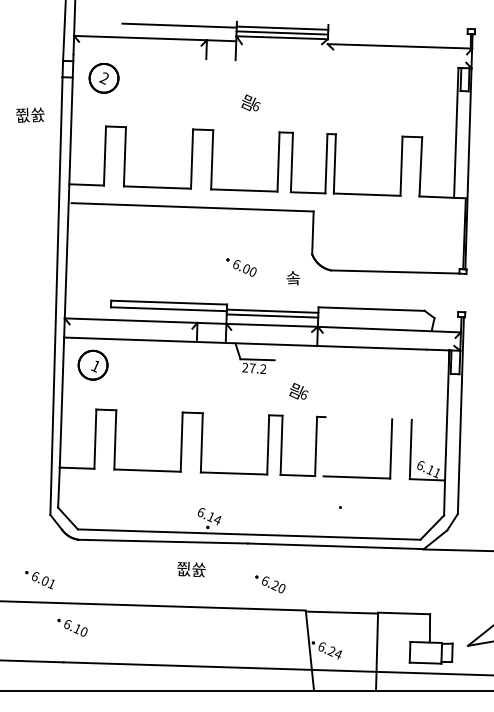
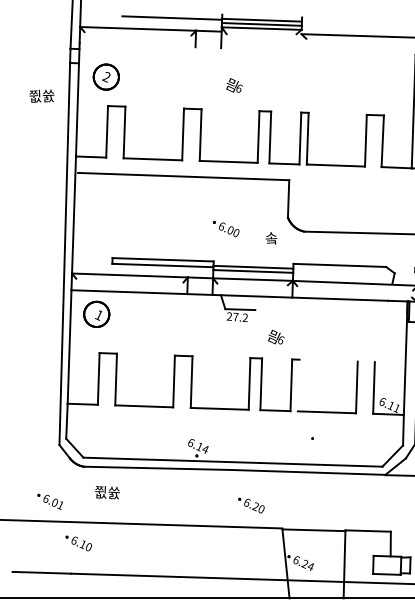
part: (103, 78) -> (105, 77), moved
text: (191, 569) -> (107, 492), moved

